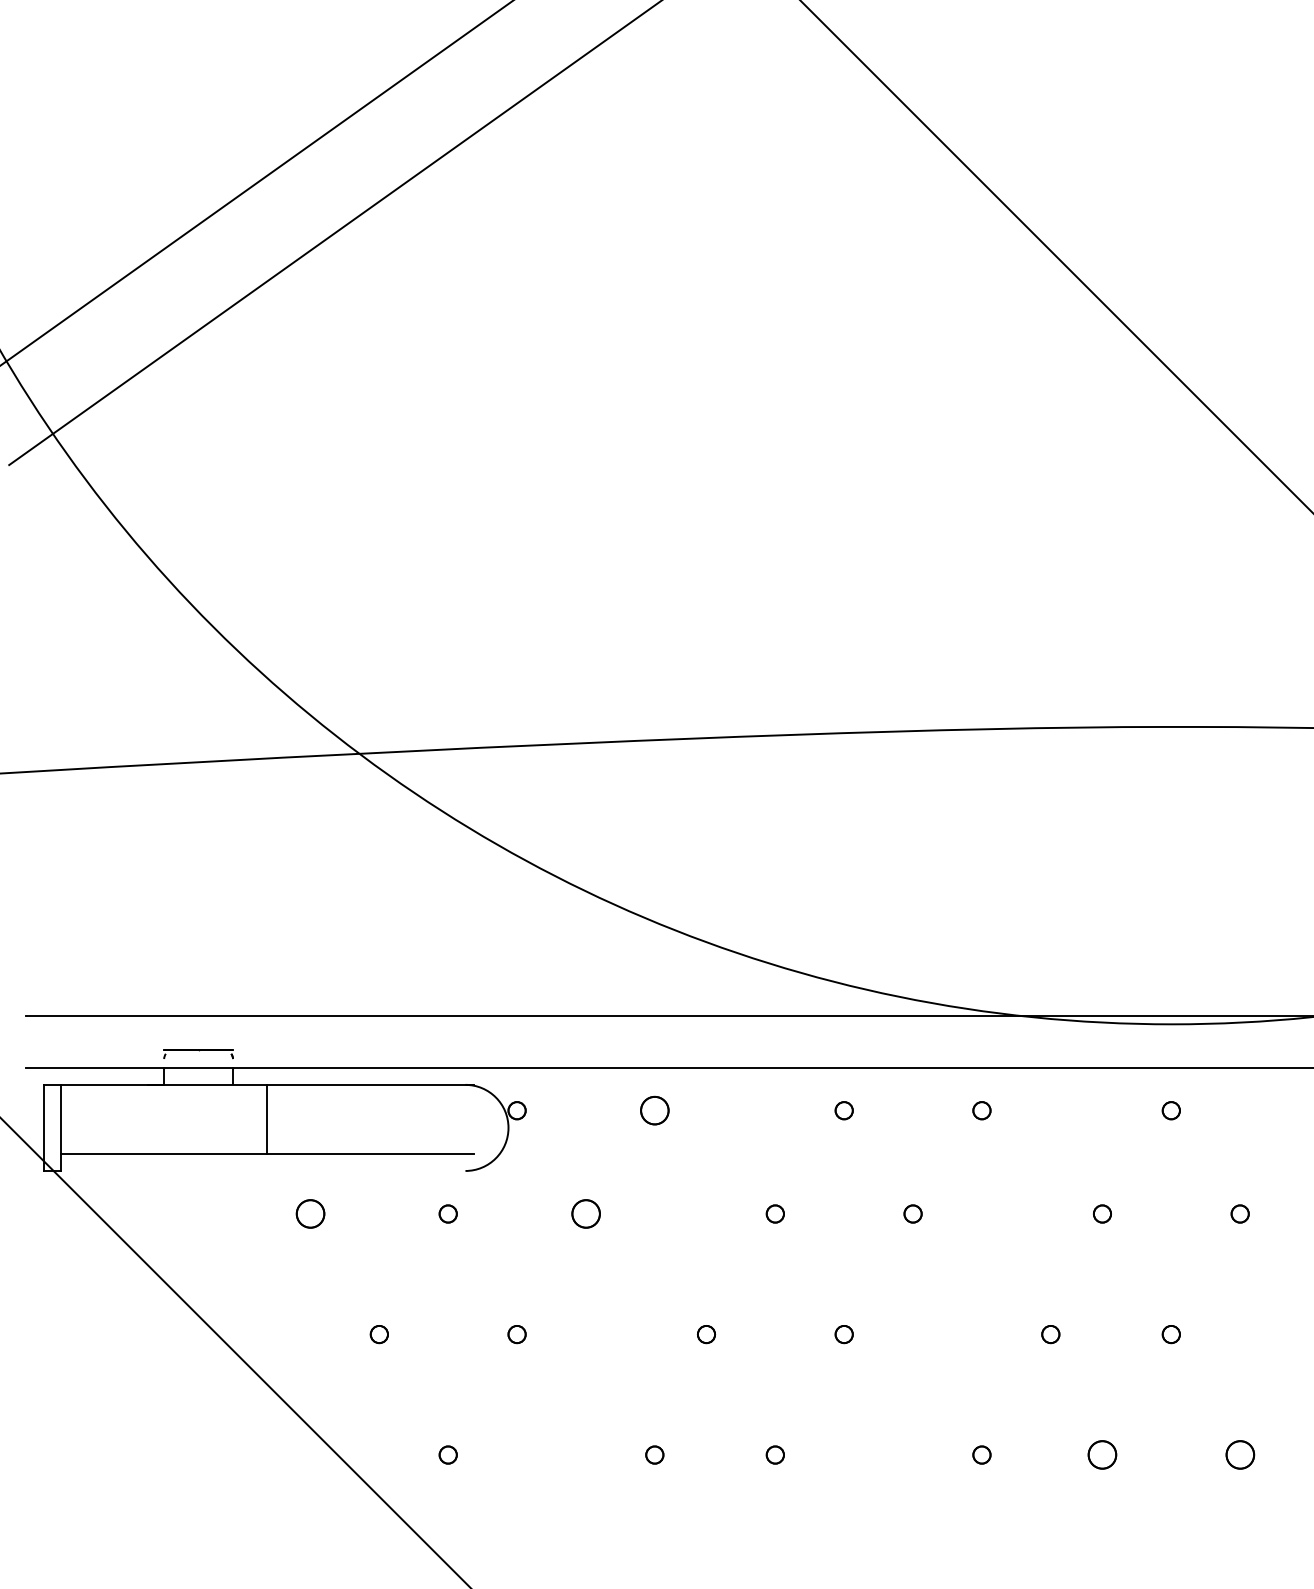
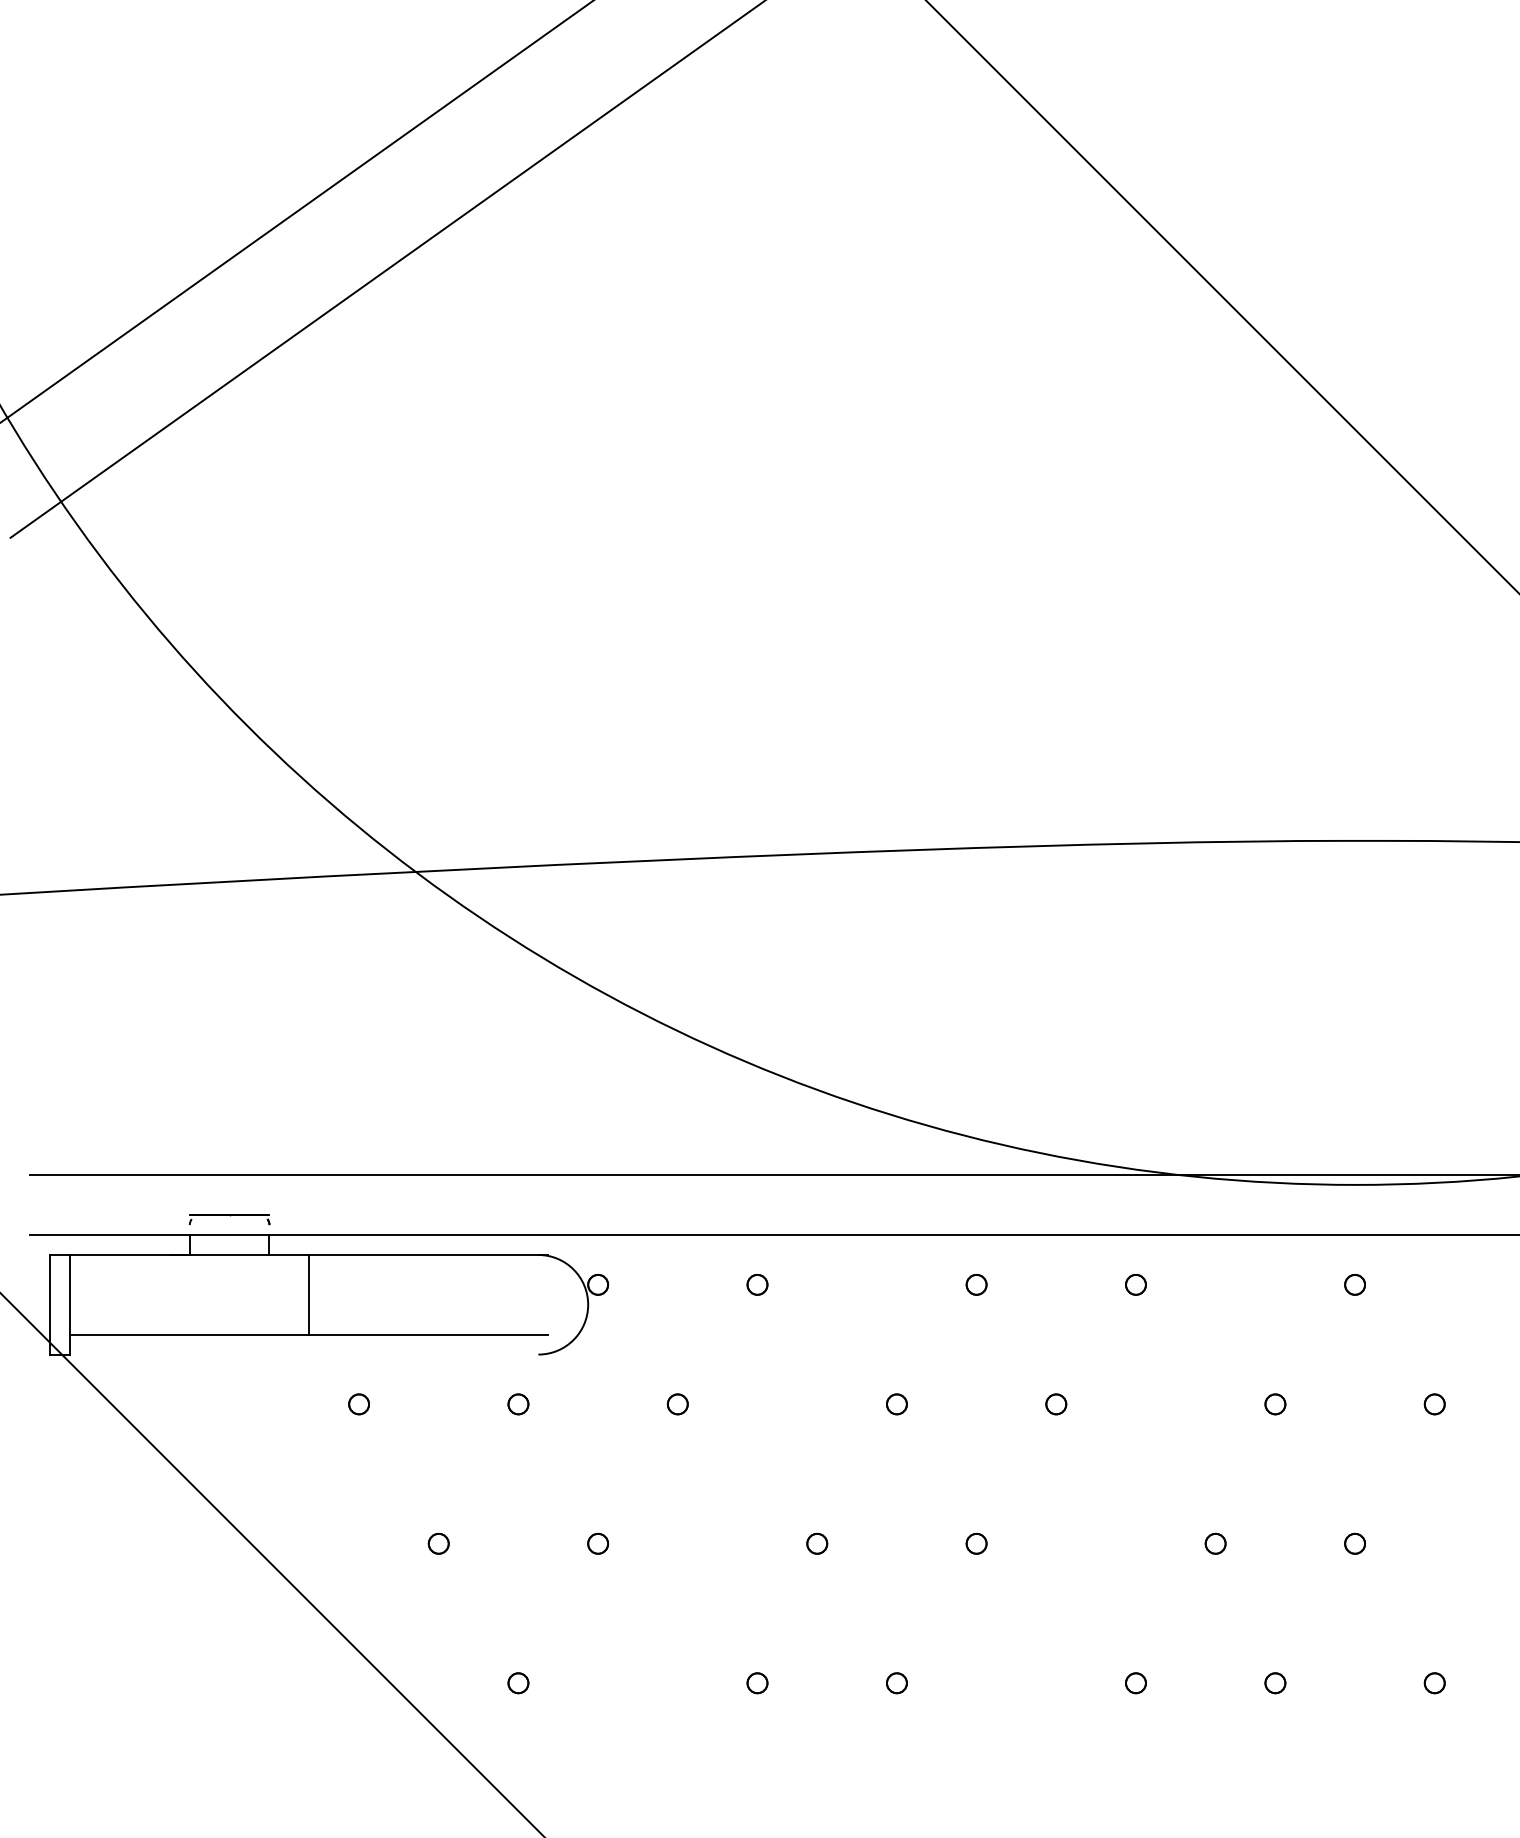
part: (654, 1110) -> (757, 1284), size x0.62
part: (309, 1214) -> (358, 1404), size x0.62
part: (585, 1214) -> (677, 1404), size x0.62
part: (1102, 1455) -> (1275, 1683), size x0.62
part: (1239, 1455) -> (1434, 1683), size x0.62

